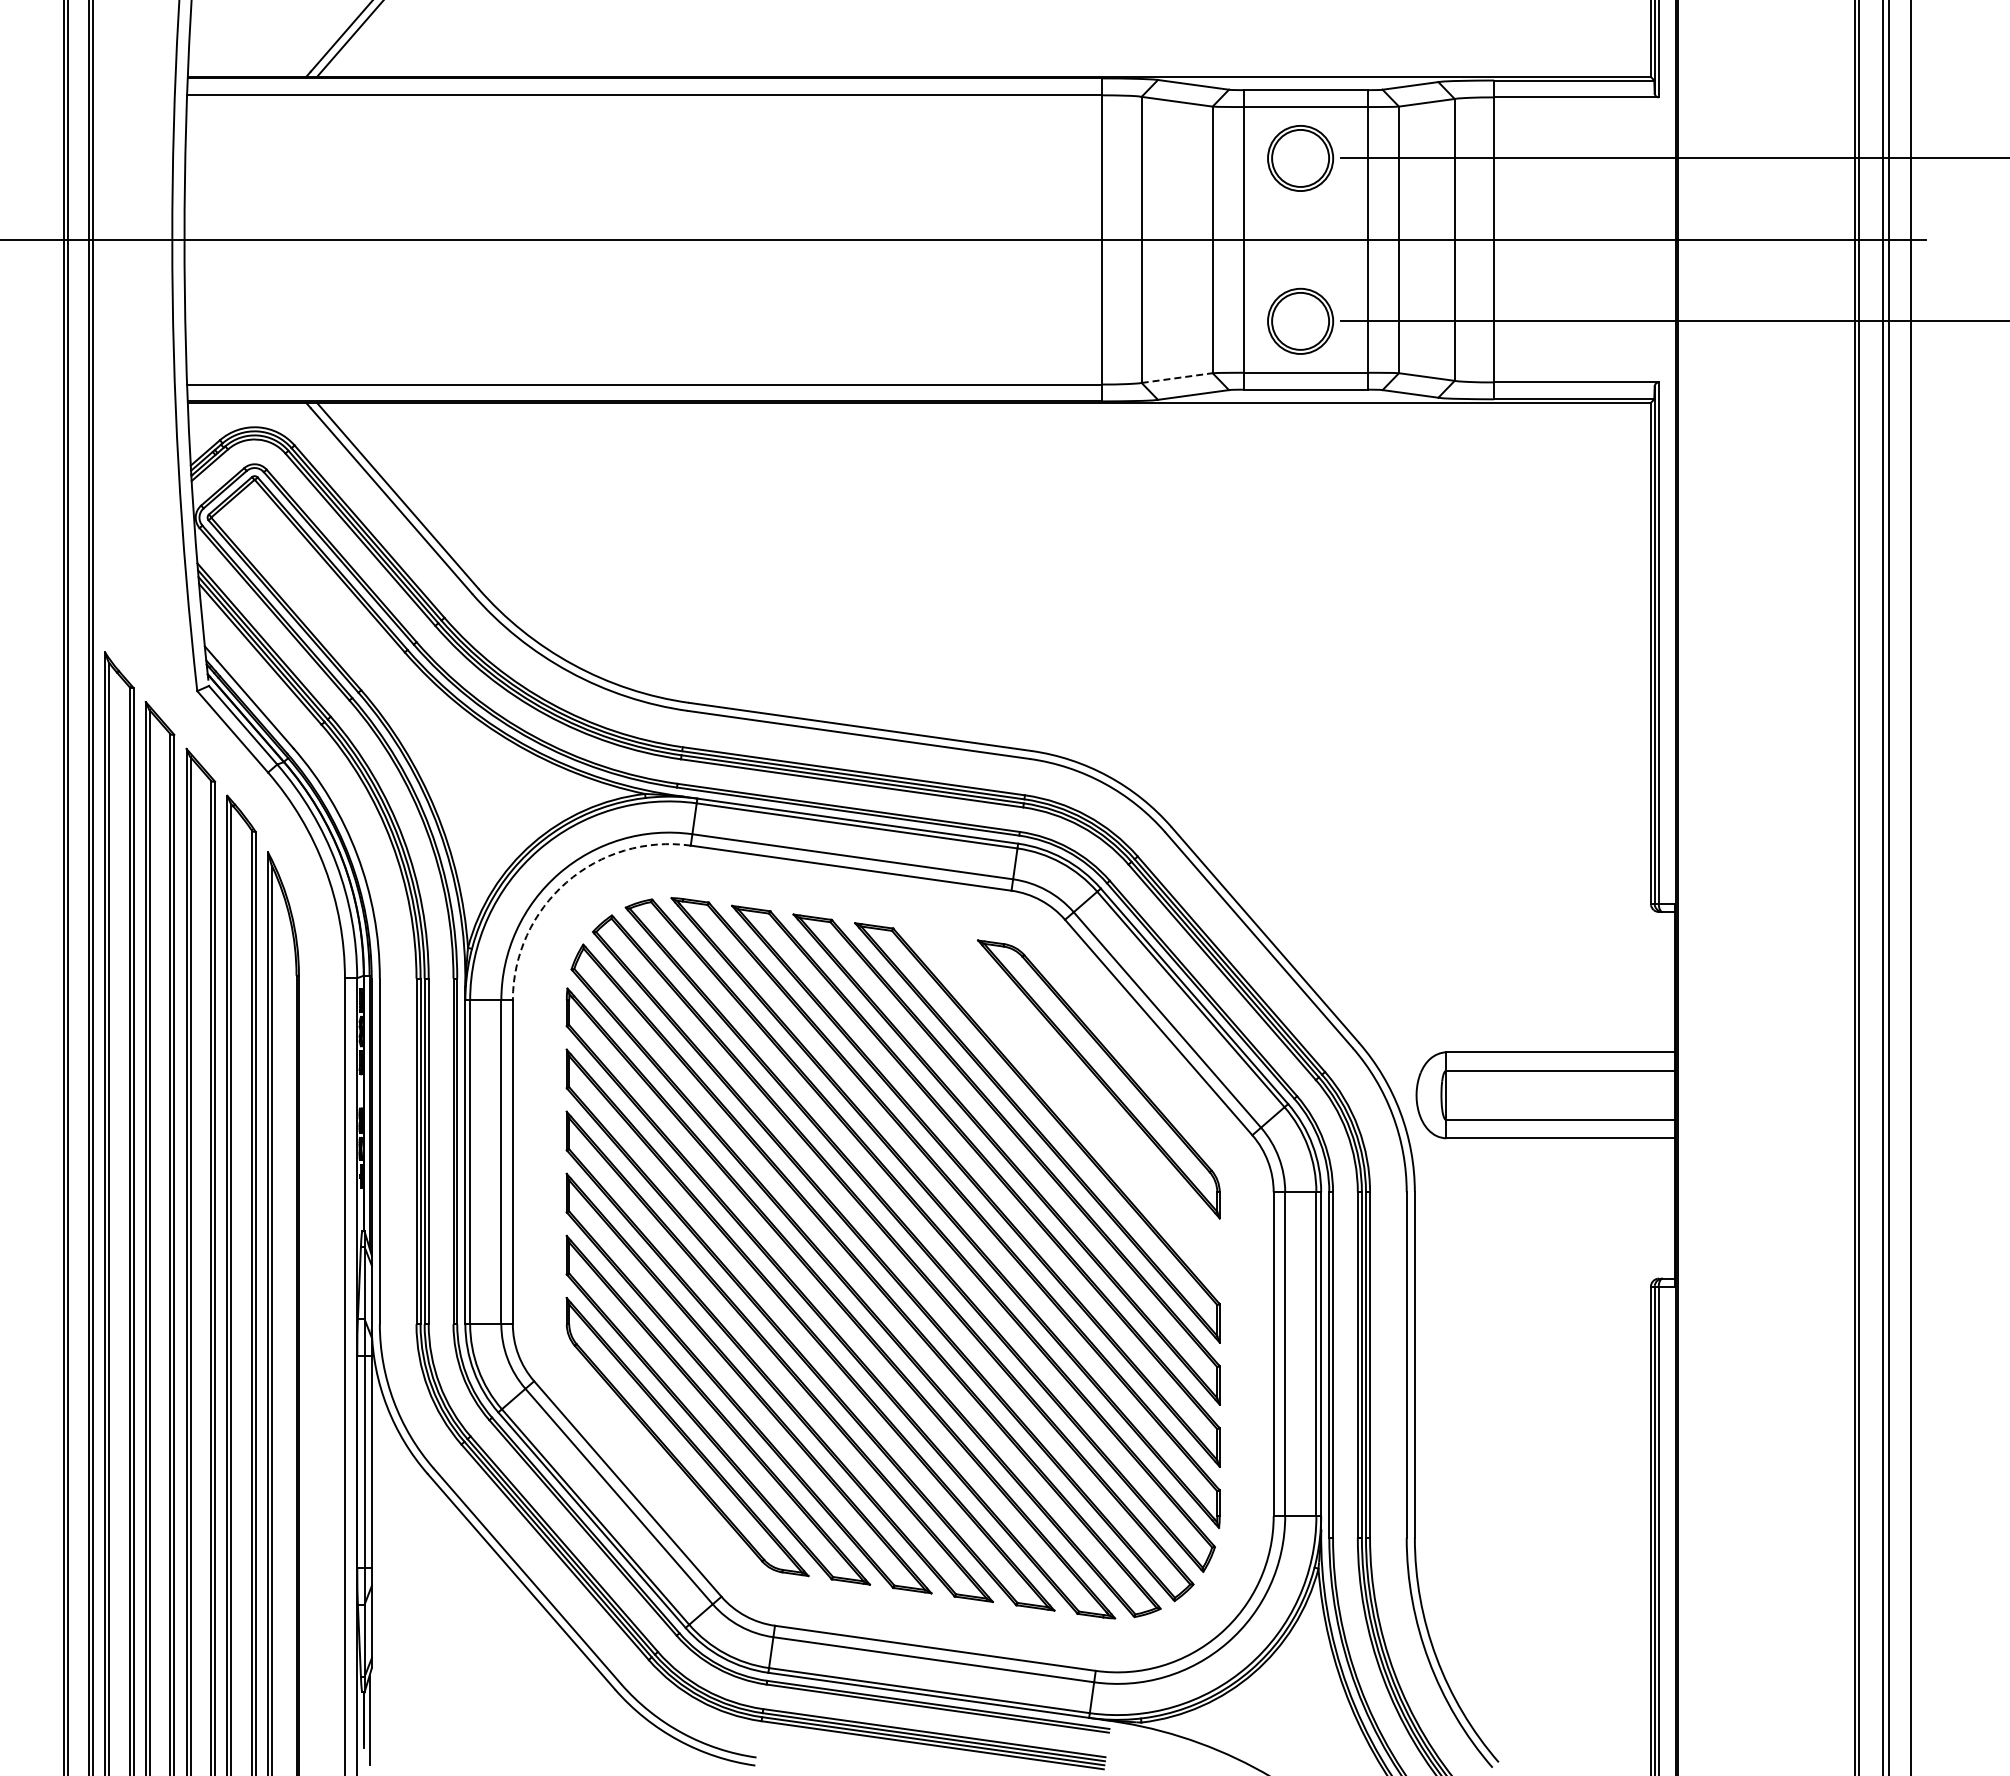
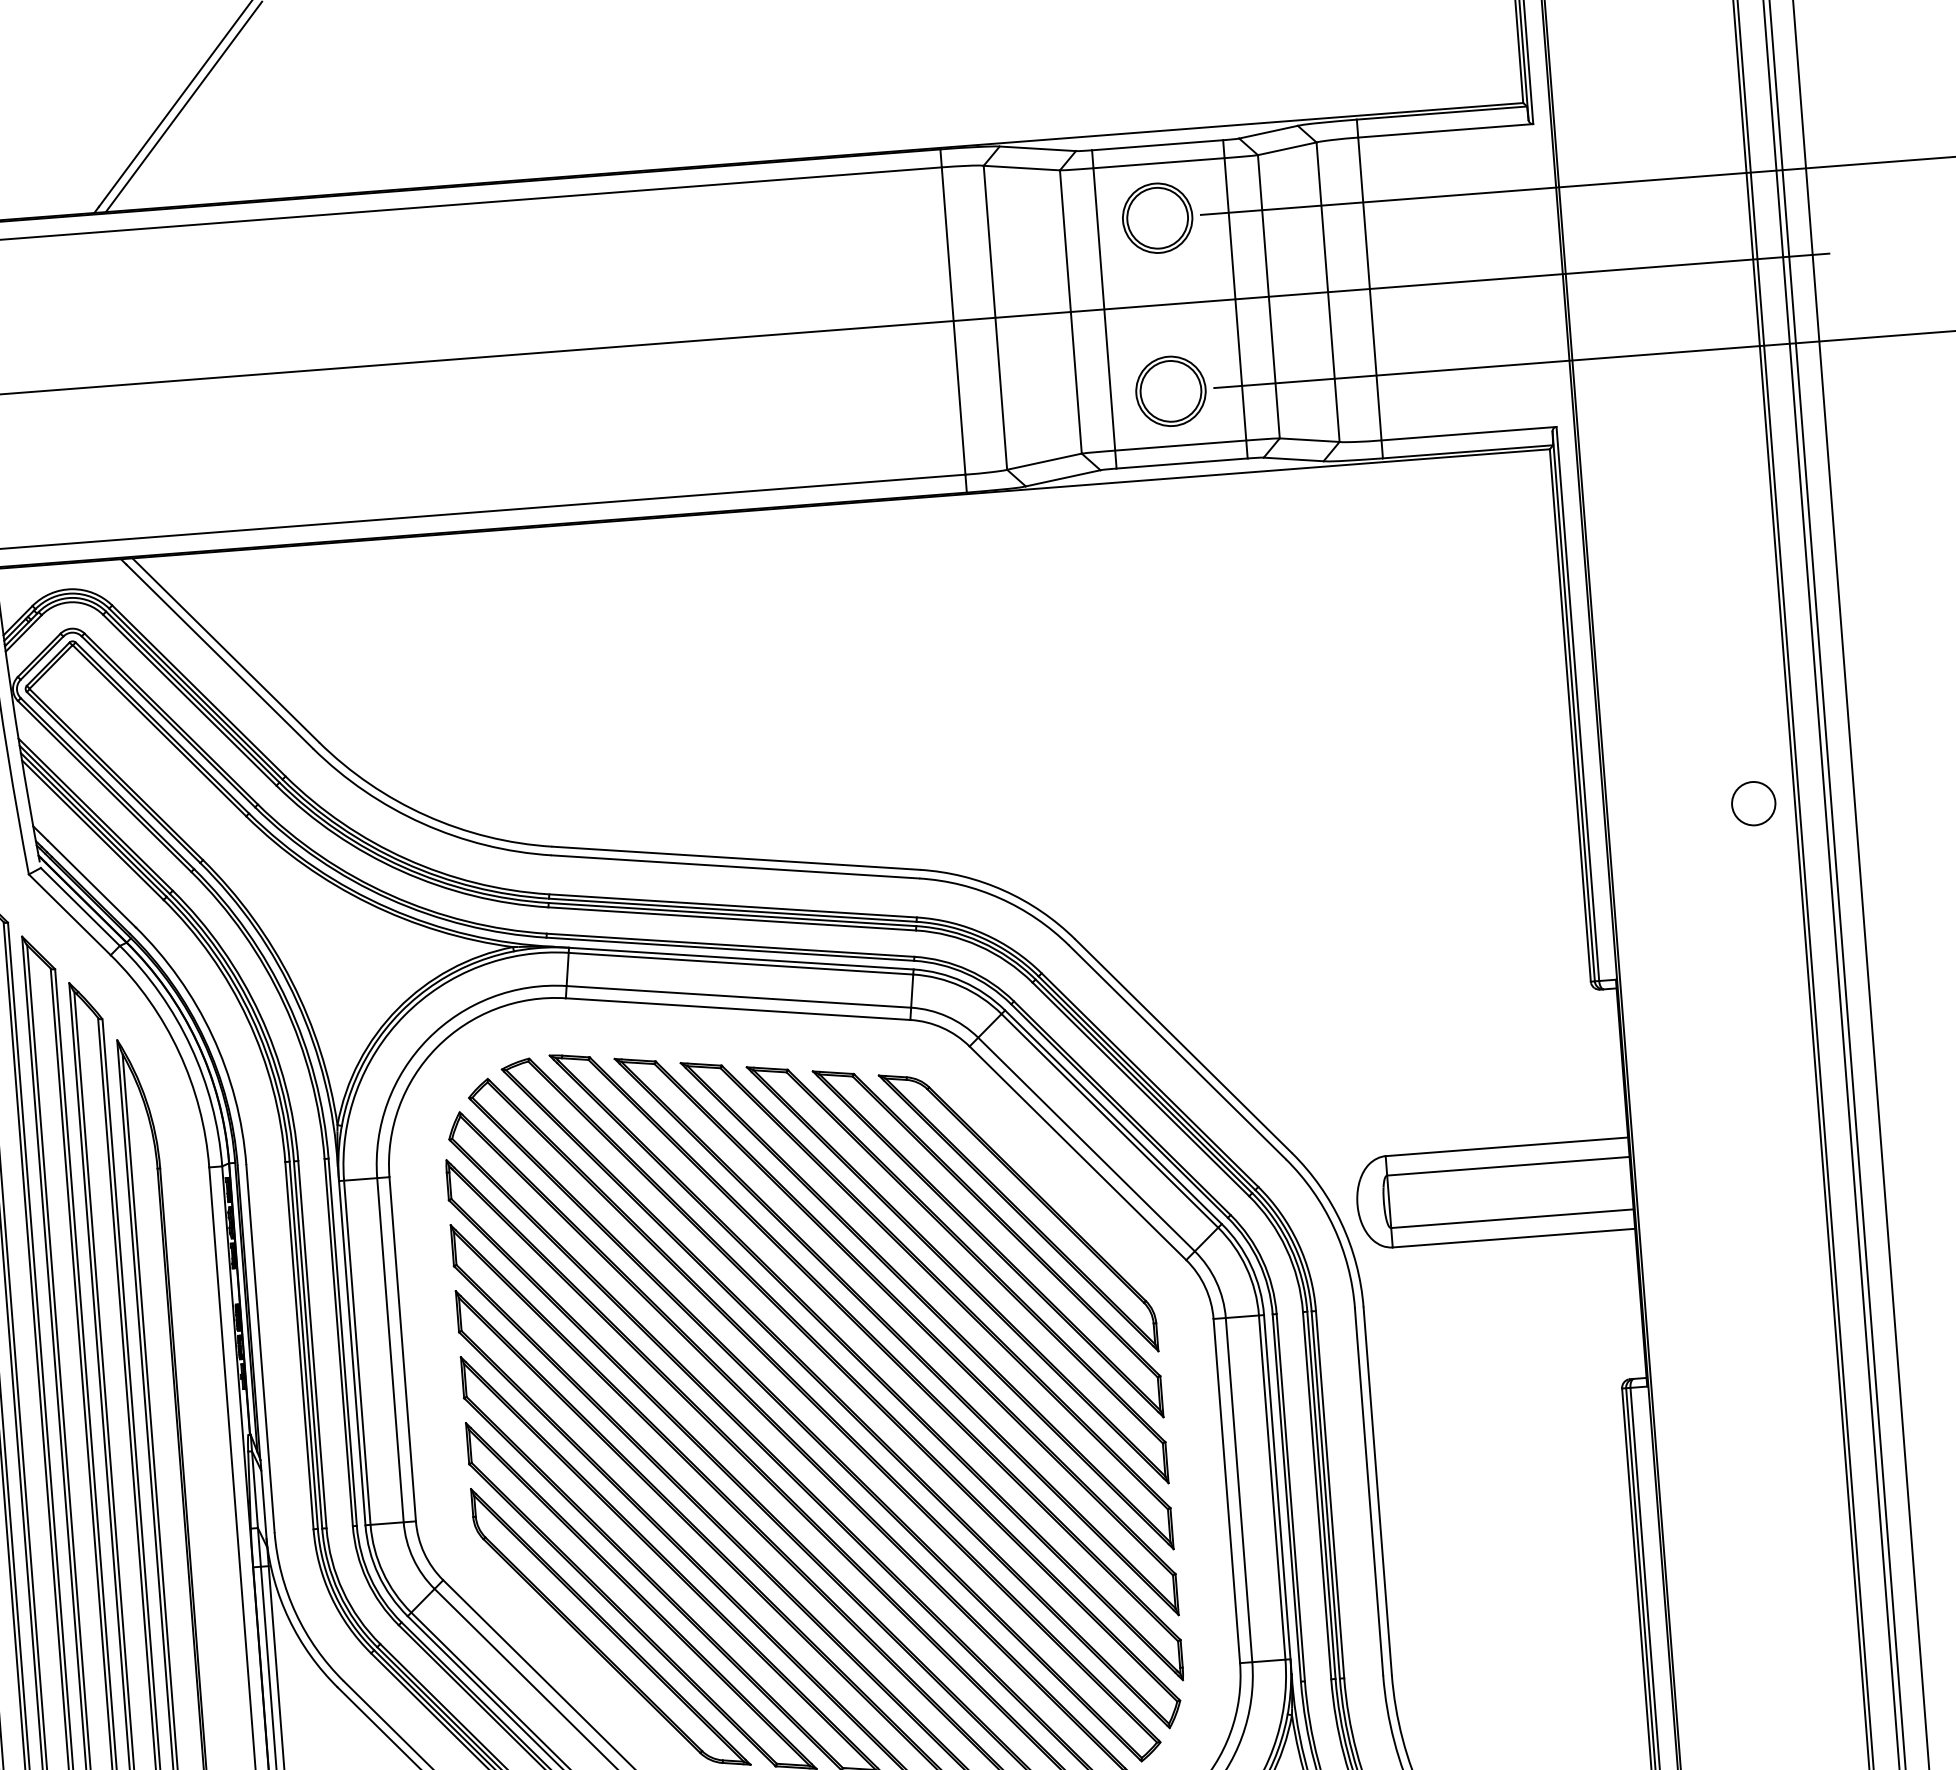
line: (1177, 378) -> (1044, 462), dashed -> solid
circle: (1815, 748) -> (1753, 803), added
arc: (566, 882) -> (436, 1047), dashed -> solid
part: (1067, 1105) -> (987, 1243), added

